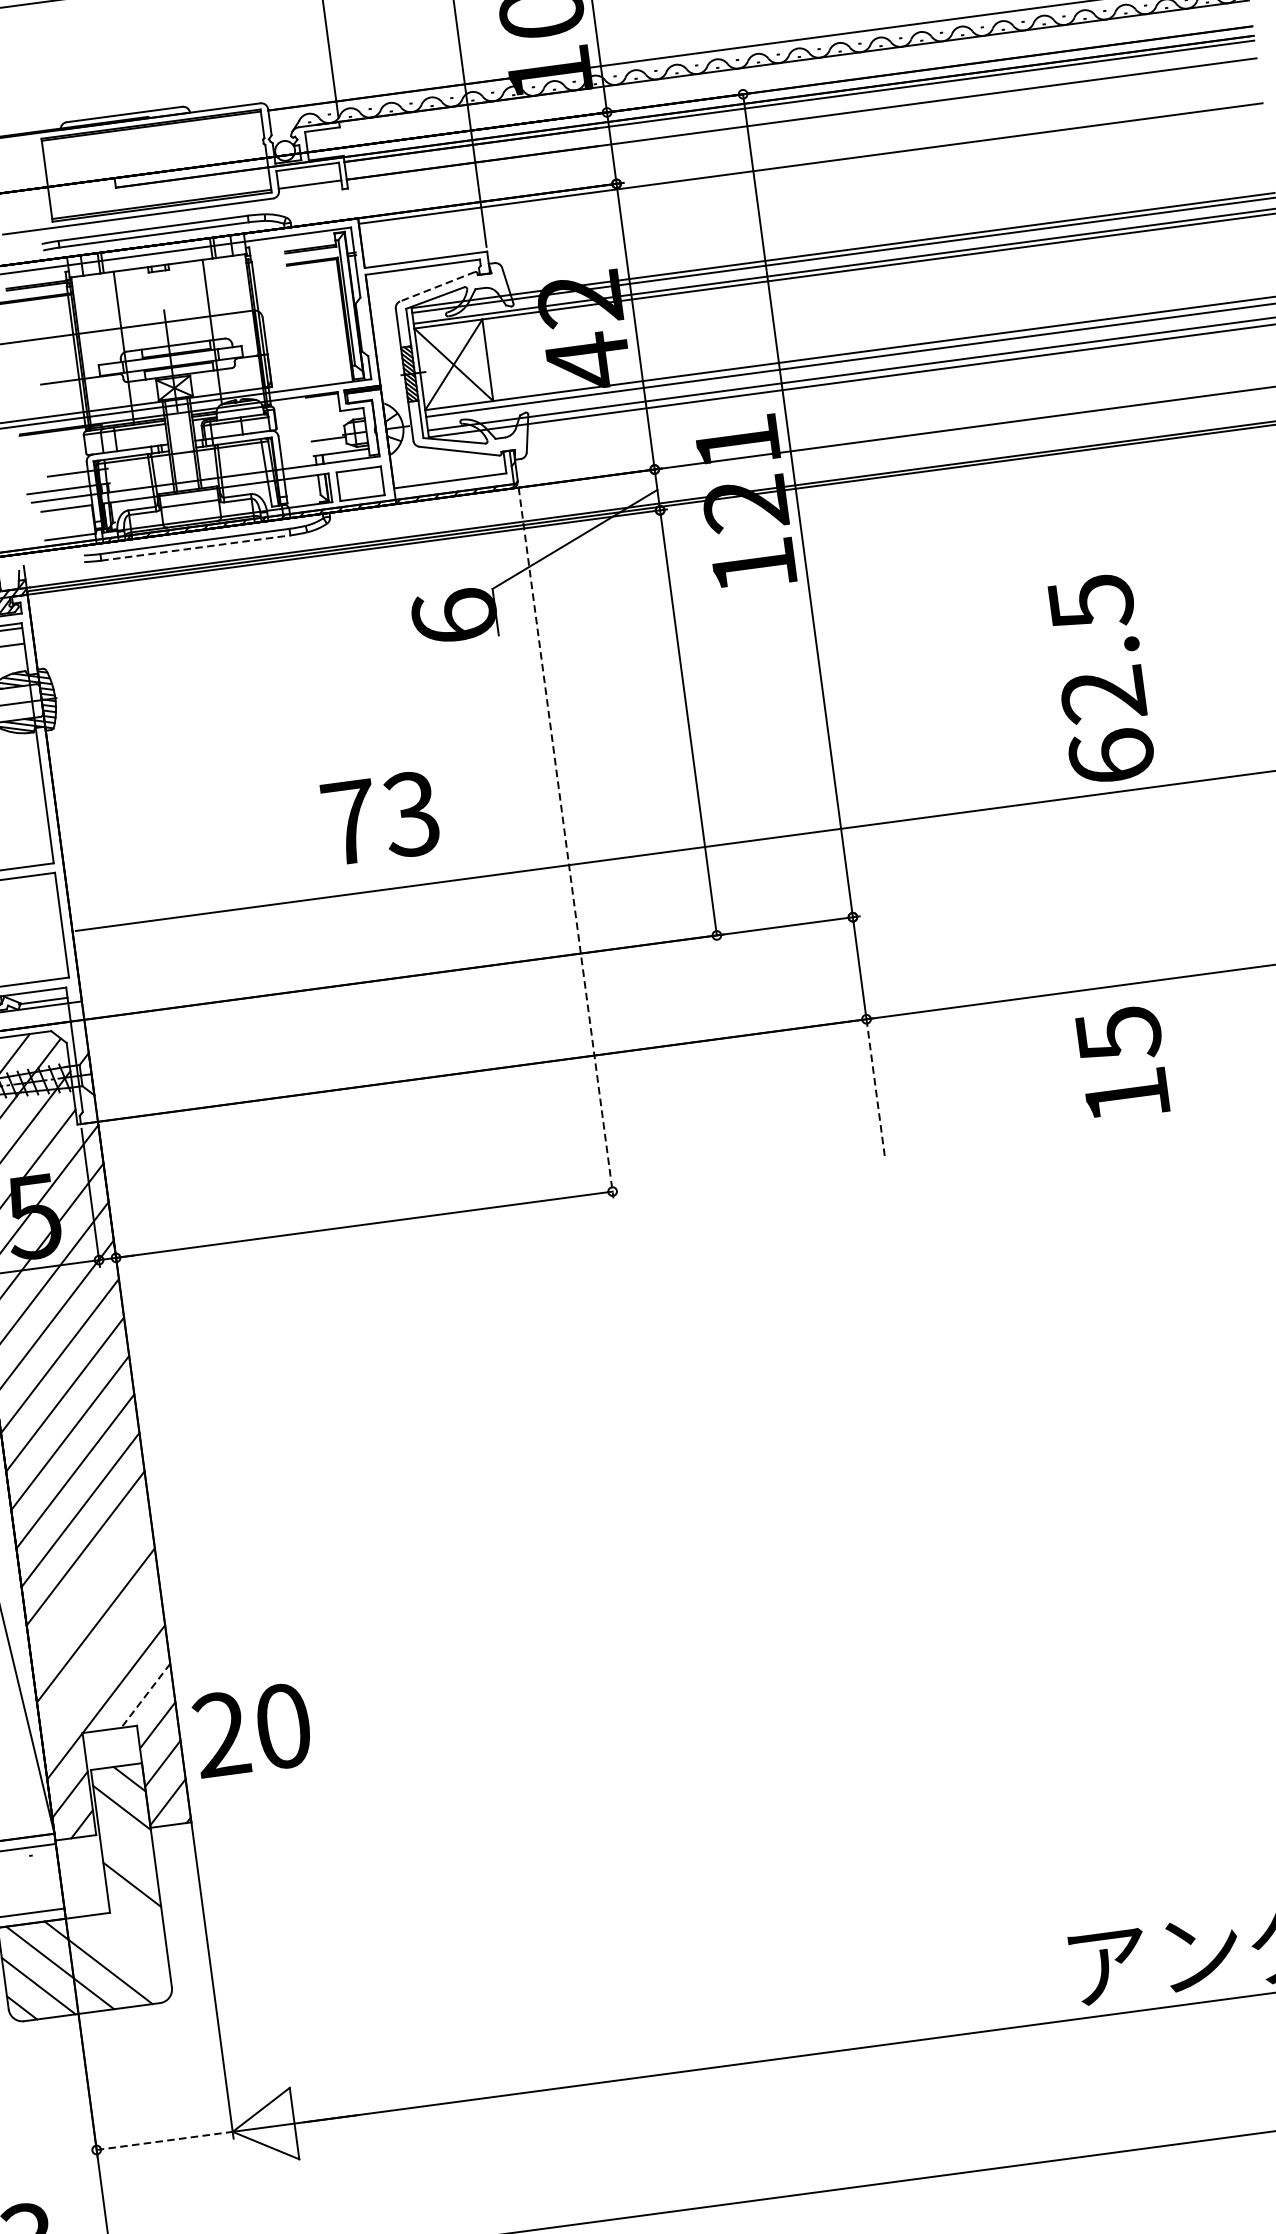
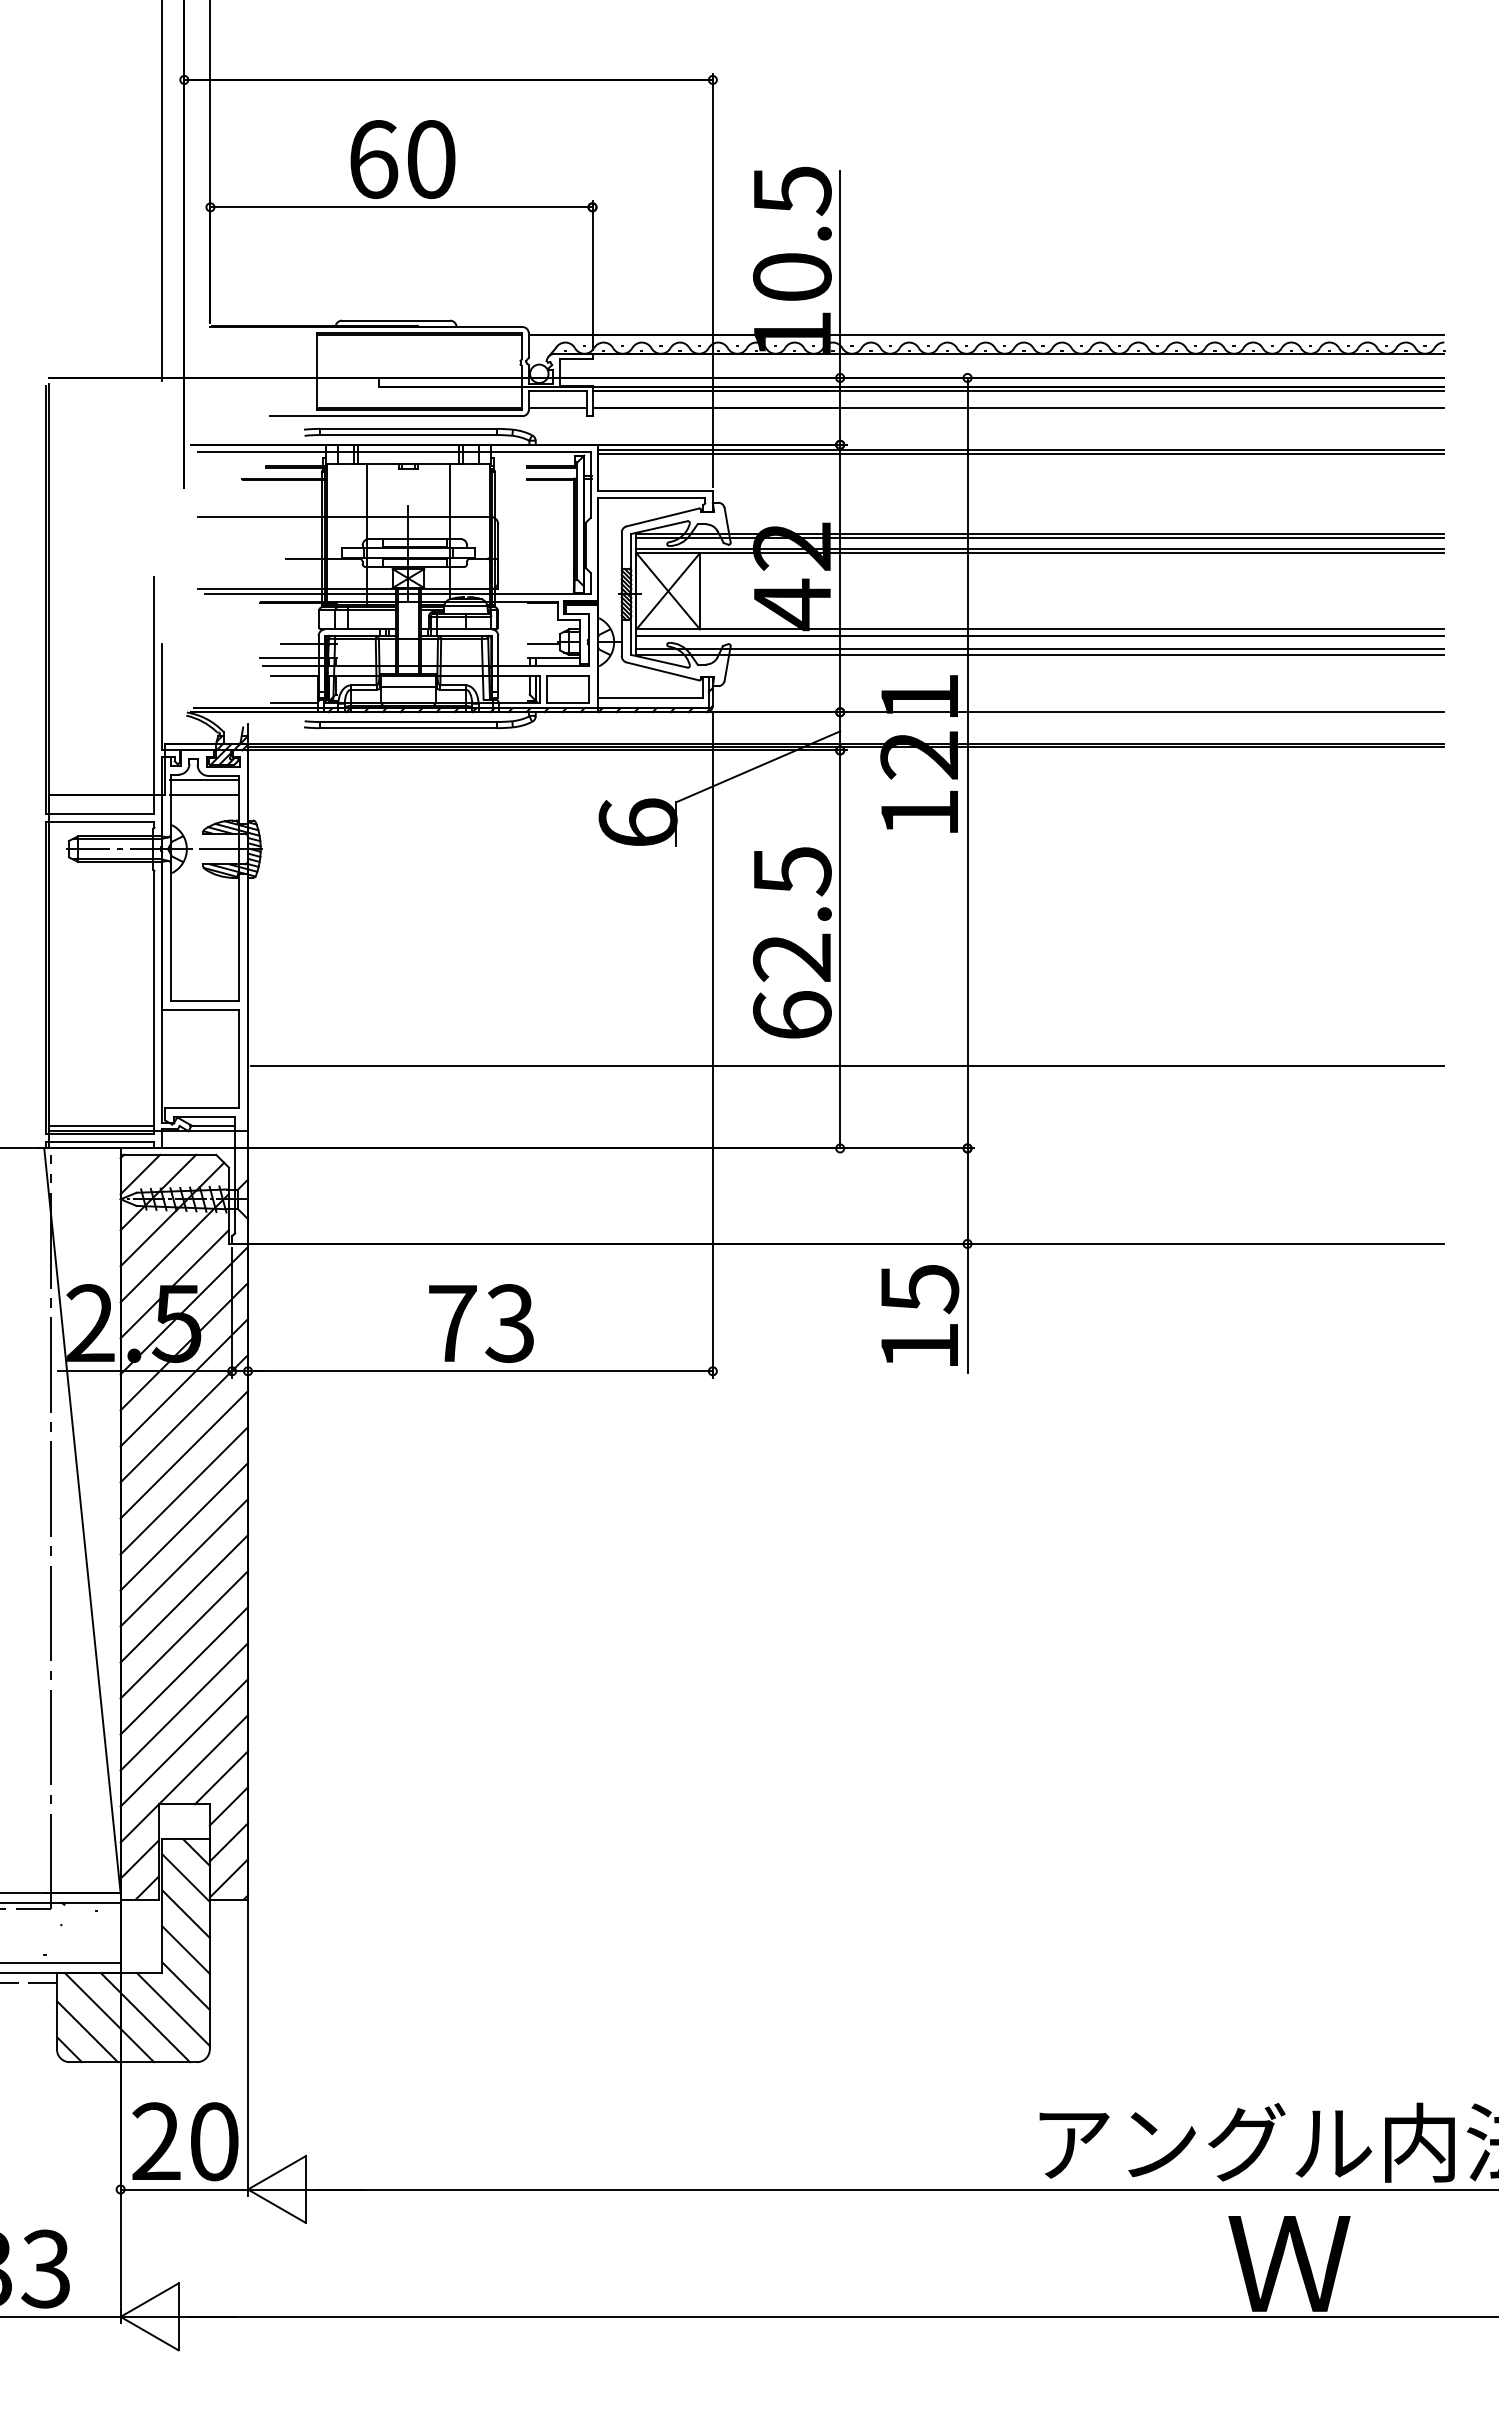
line: (811, 167) -> (1021, 453), added
line: (437, 286) -> (662, 517), dashed -> solid
line: (195, 548) -> (408, 728), dashed -> solid
text: (1101, 678) -> (792, 942), moved
text: (380, 818) -> (481, 1323), moved
line: (565, 842) -> (712, 1044), dashed -> solid
text: (1123, 1062) -> (920, 1315), moved
line: (875, 1088) -> (967, 1308), dashed -> solid
line: (90, 1586) -> (184, 1670), added
line: (101, 1663) -> (184, 1742), added
line: (145, 1696) -> (221, 1778), dashed -> solid
text: (252, 1730) -> (185, 2141), moved
line: (126, 1845) -> (185, 1913), added
line: (136, 1922) -> (185, 1985), added
line: (126, 1950) -> (172, 2009), added
line: (164, 2140) -> (184, 2189), dashed -> solid

